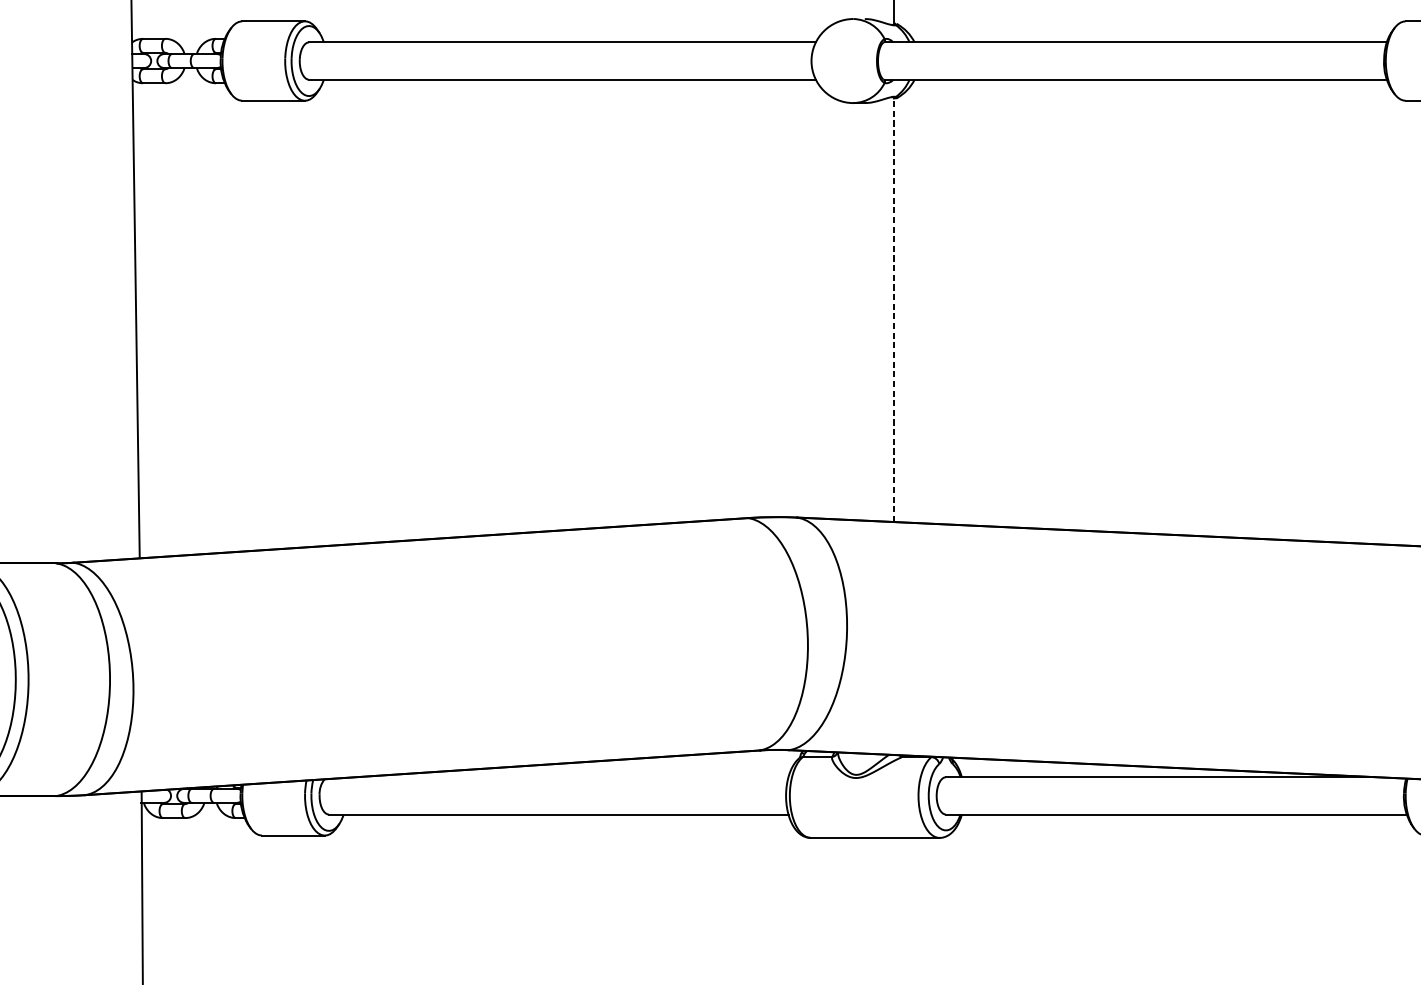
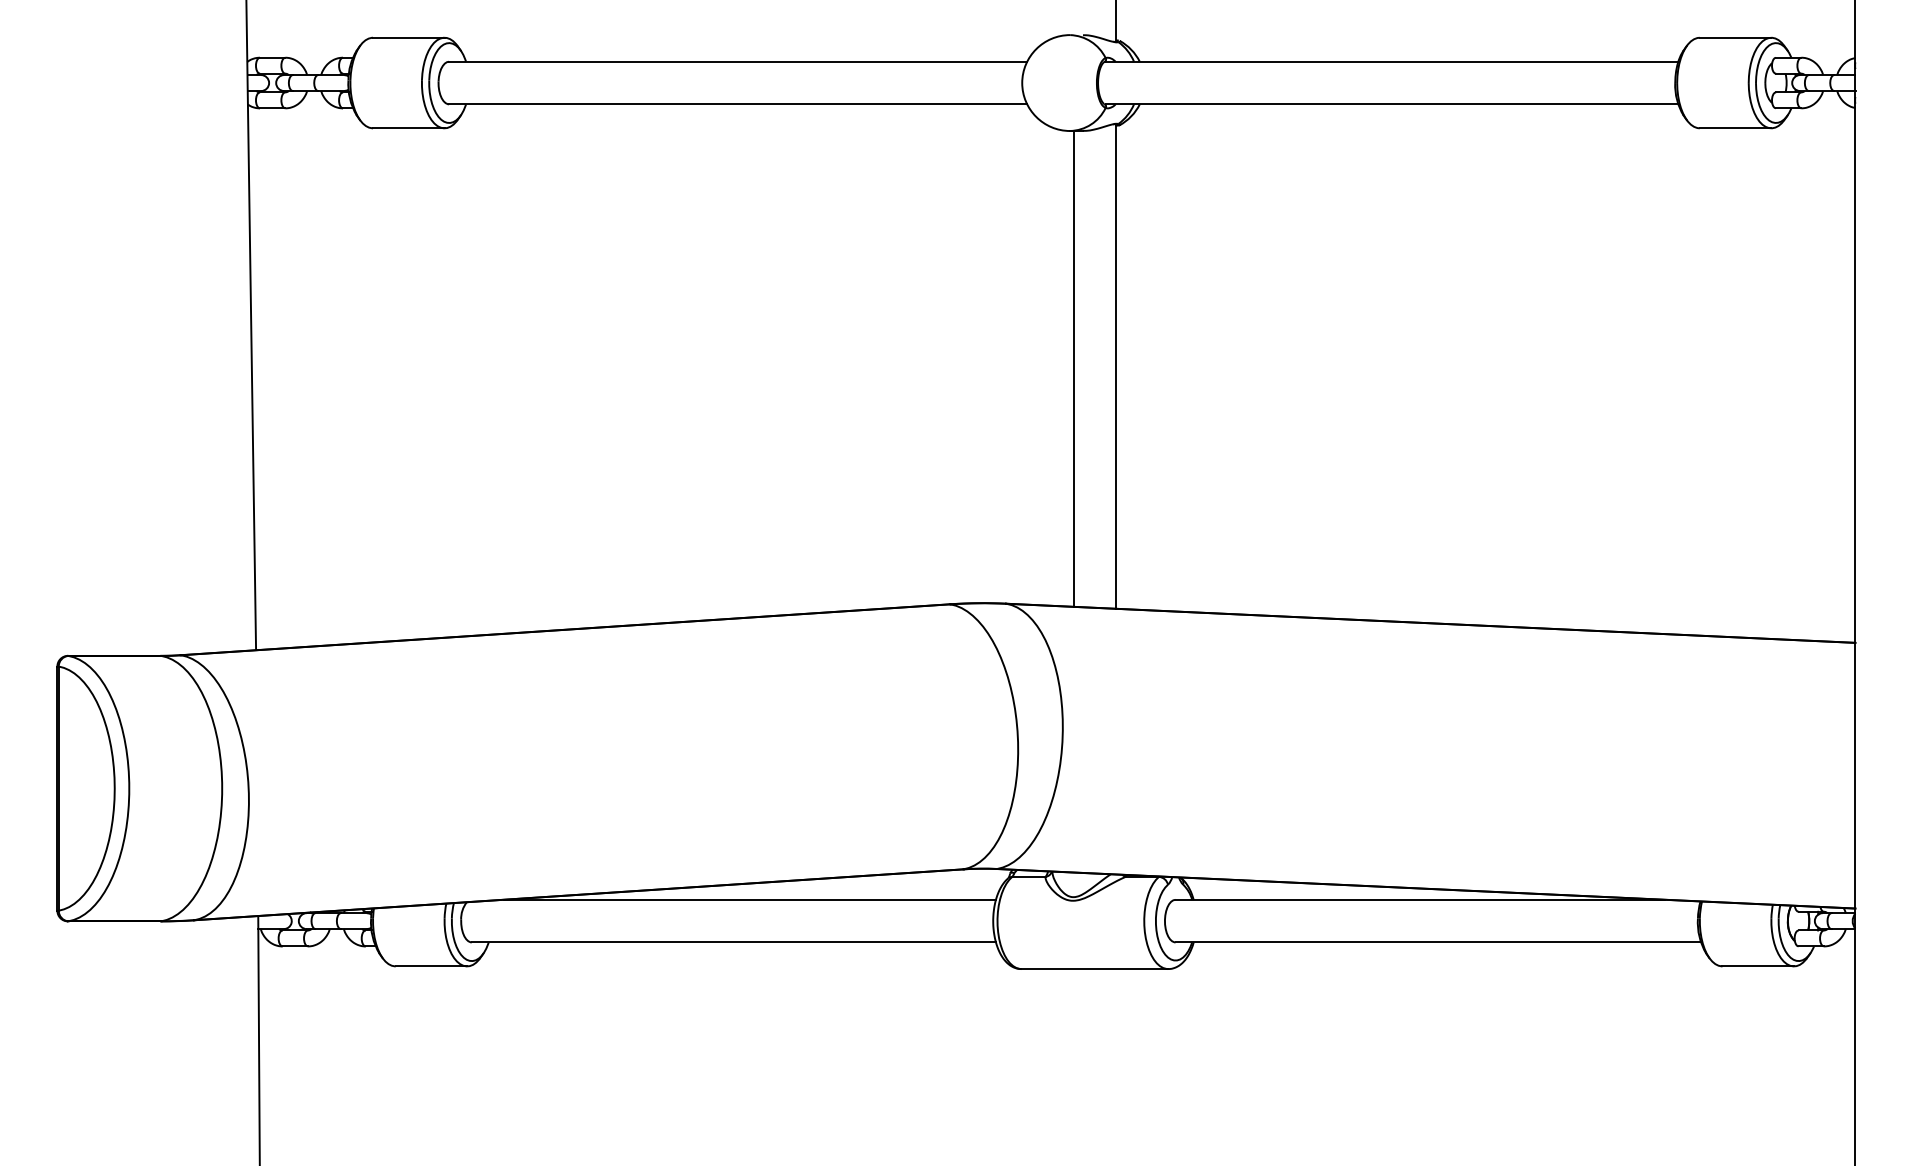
line: (894, 308) -> (1116, 365), dashed -> solid
line: (856, 311) -> (1073, 368), added
line: (572, 776) -> (749, 899), added

